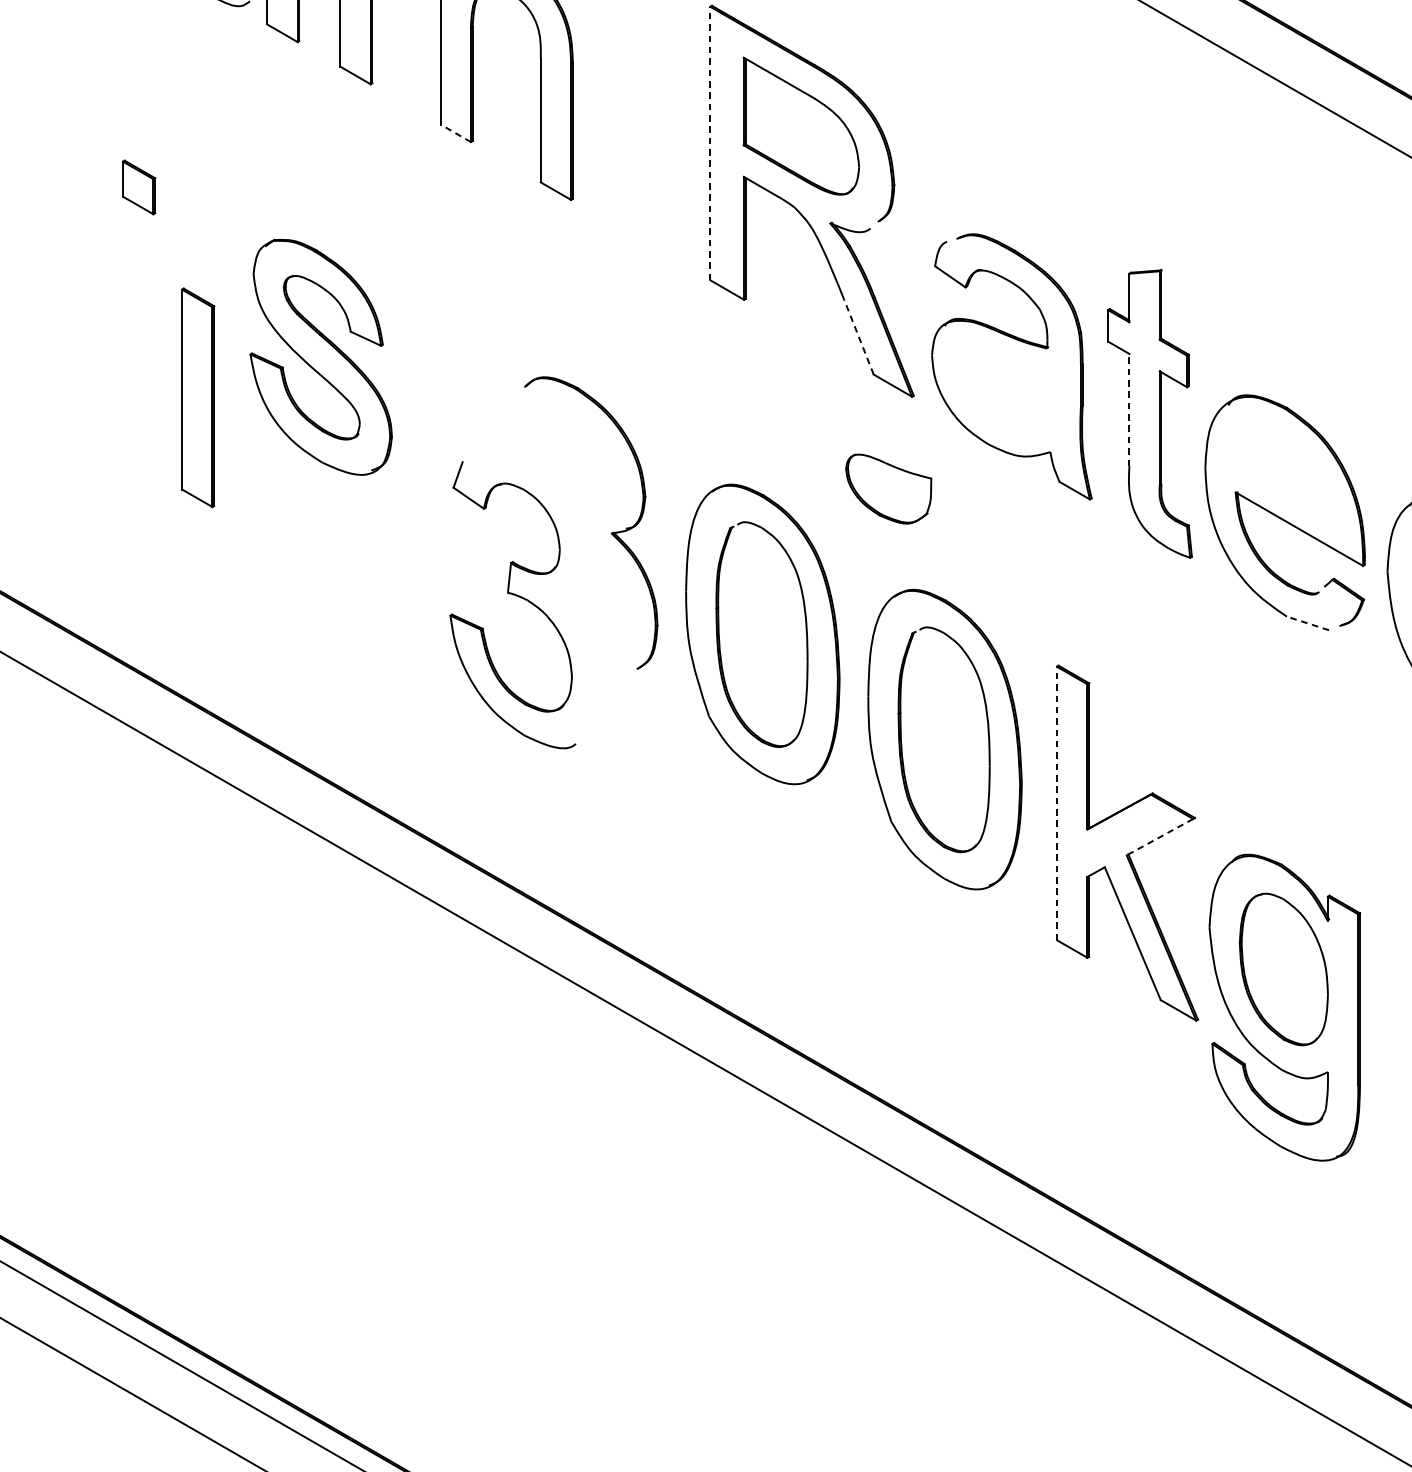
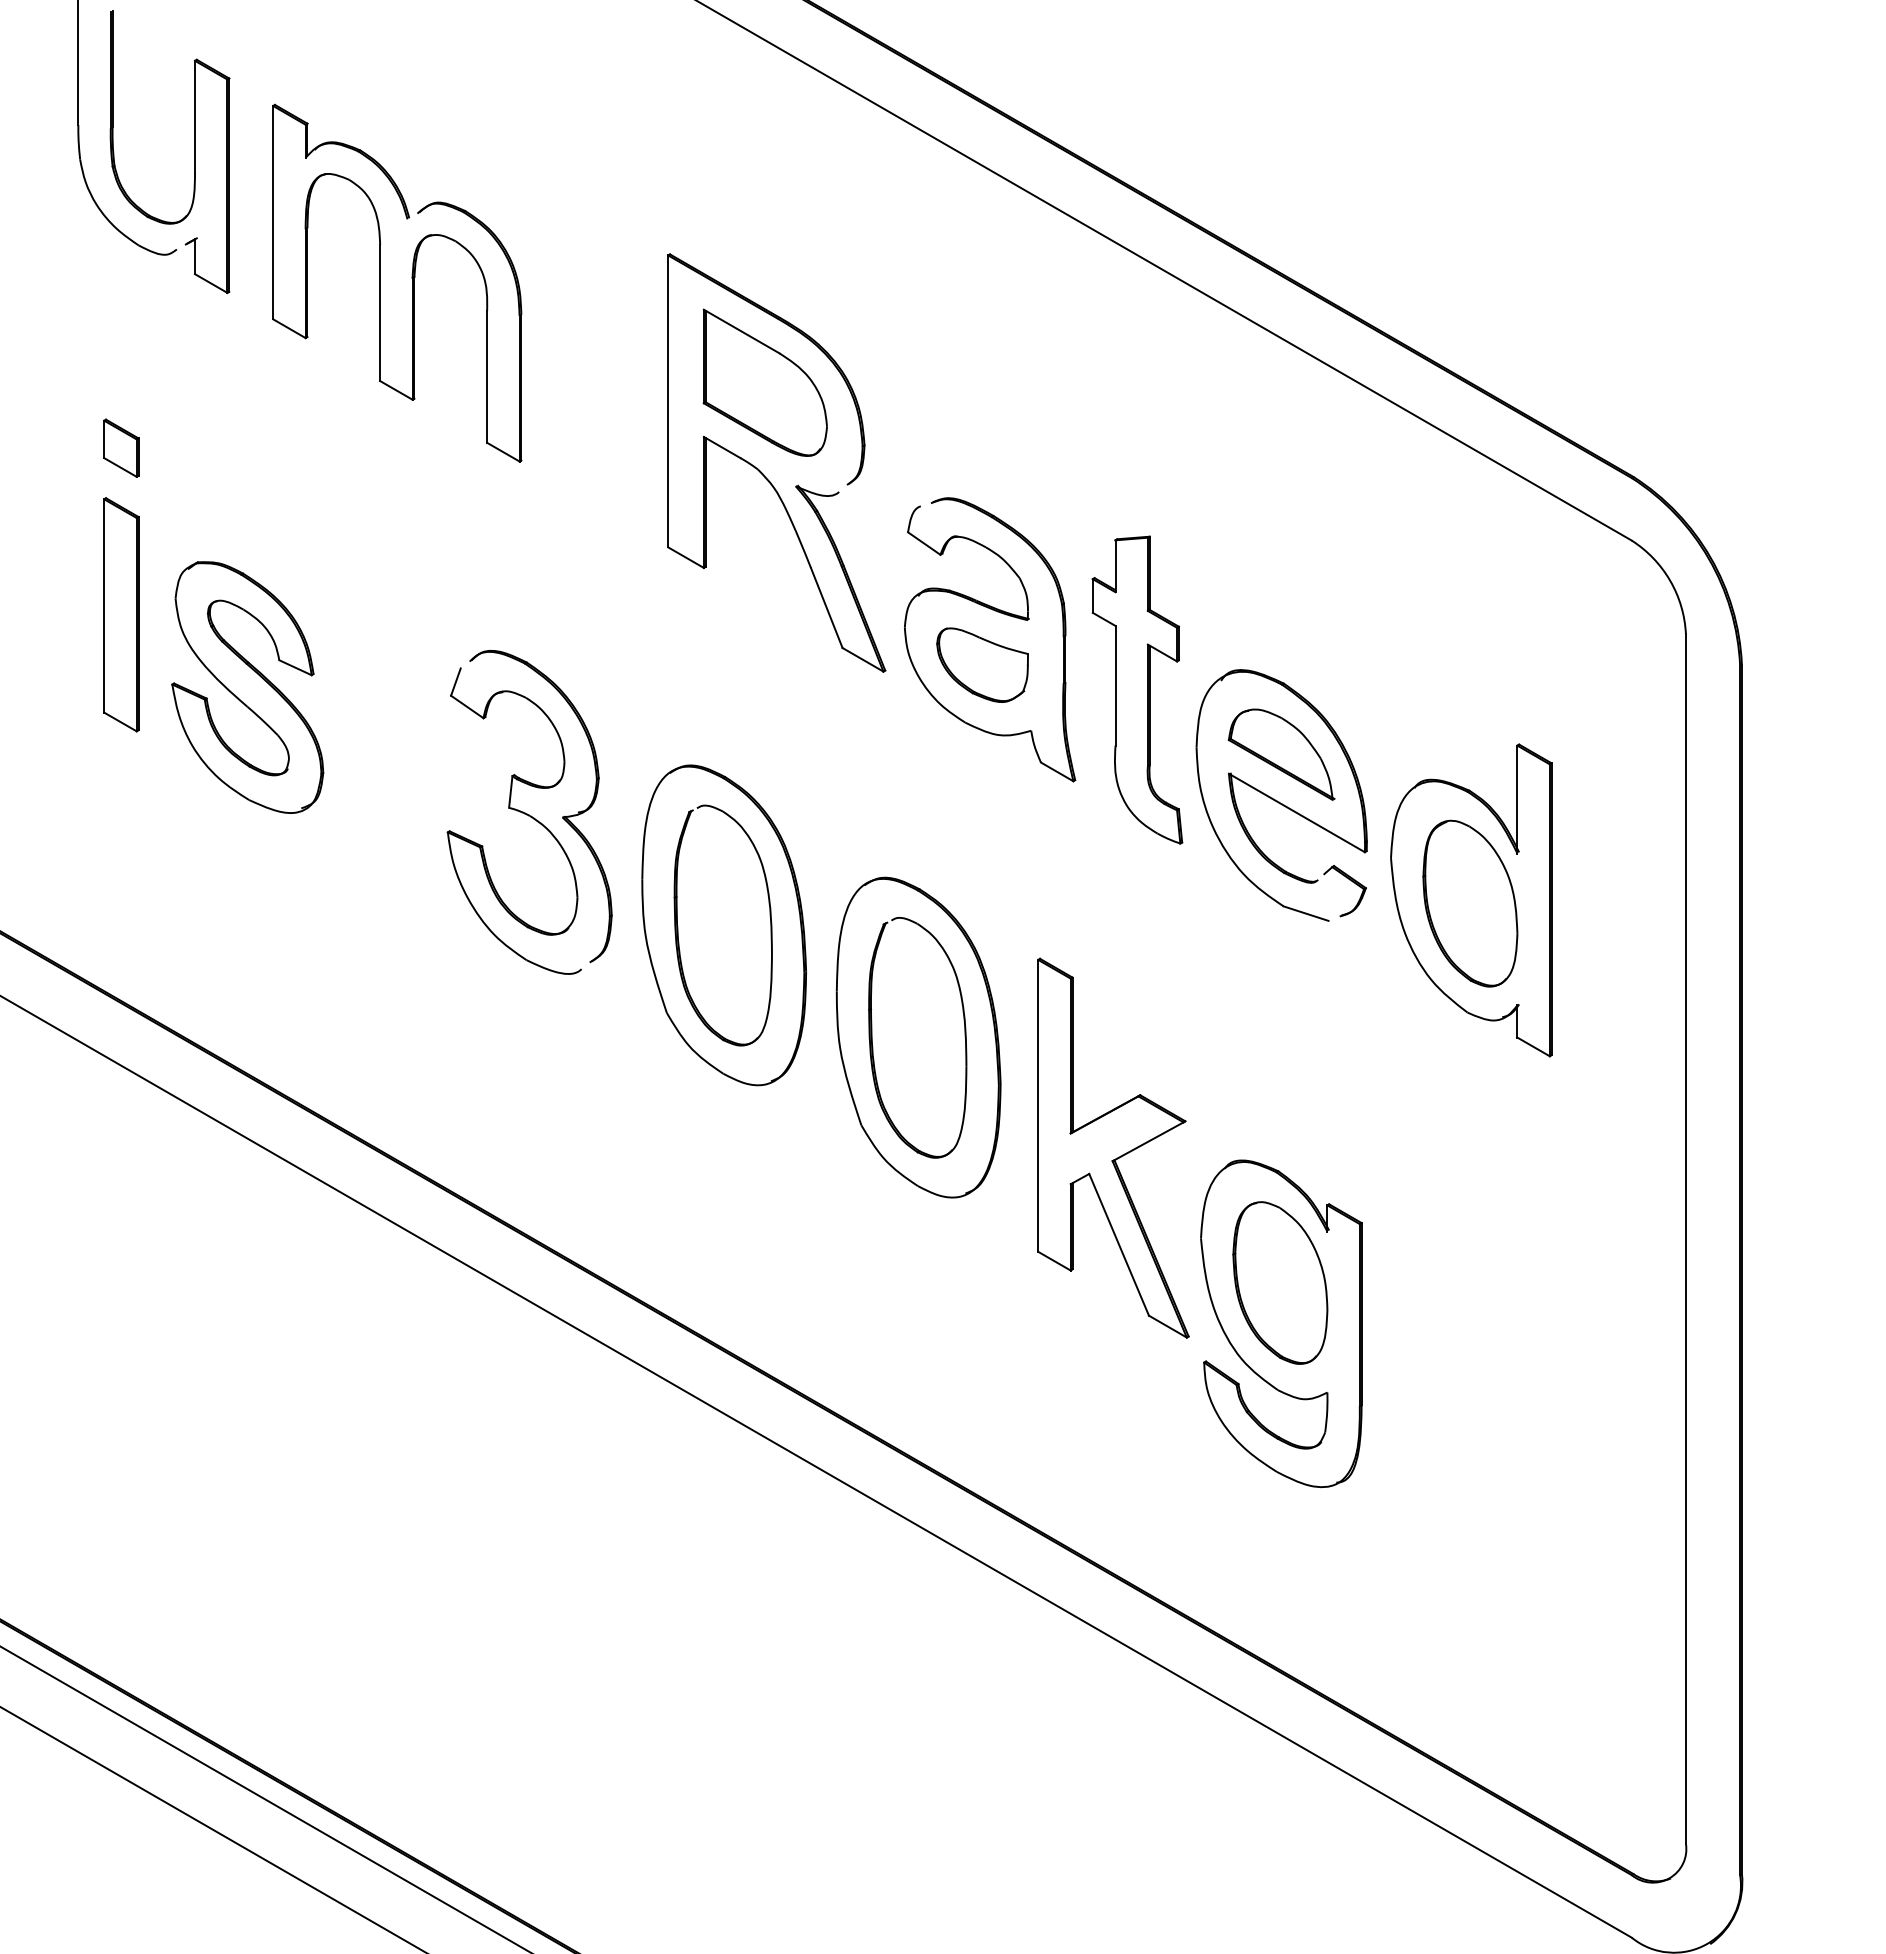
line: (455, 133) -> (396, 390), dashed -> solid
line: (710, 143) -> (668, 401), dashed -> solid
part: (139, 186) -> (121, 447), moved
line: (858, 337) -> (826, 608), dashed -> solid
part: (320, 357) -> (247, 687), moved
part: (198, 397) -> (121, 614), moved
line: (1129, 409) -> (1115, 685), dashed -> solid
part: (1284, 474) -> (1281, 754), added
part: (888, 488) -> (982, 664), moved
part: (515, 596) -> (517, 811), moved
line: (1308, 623) -> (1306, 913), dashed -> solid
line: (1057, 803) -> (1038, 1105), dashed -> solid
line: (1159, 837) -> (1147, 1142), dashed -> solid

